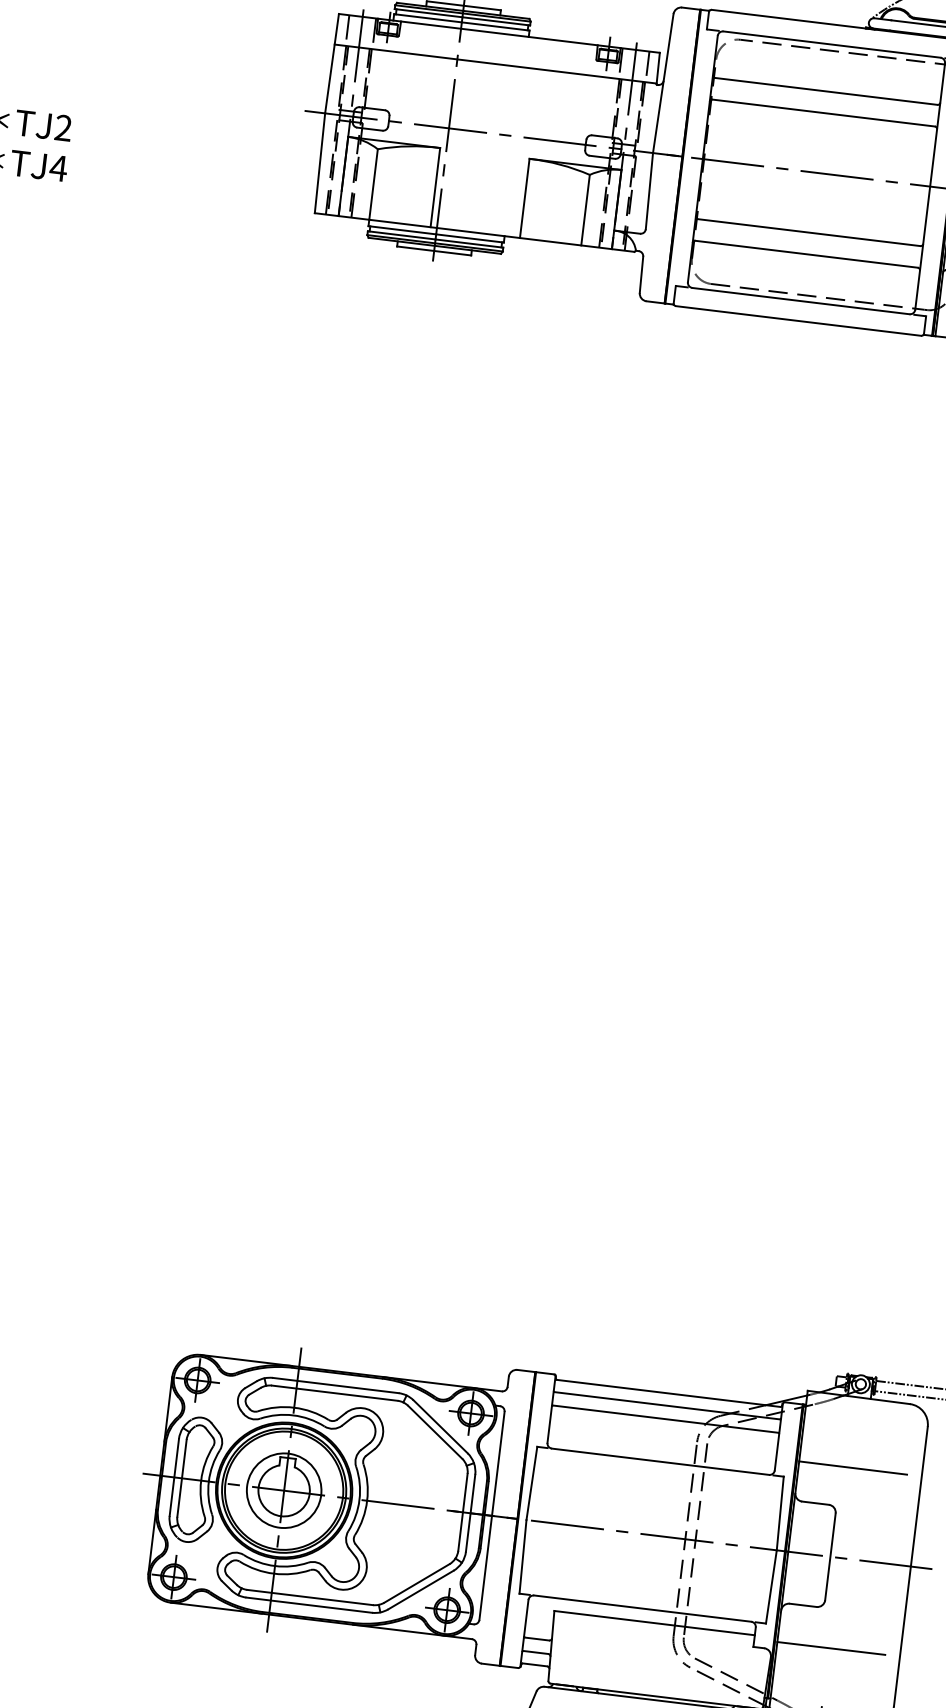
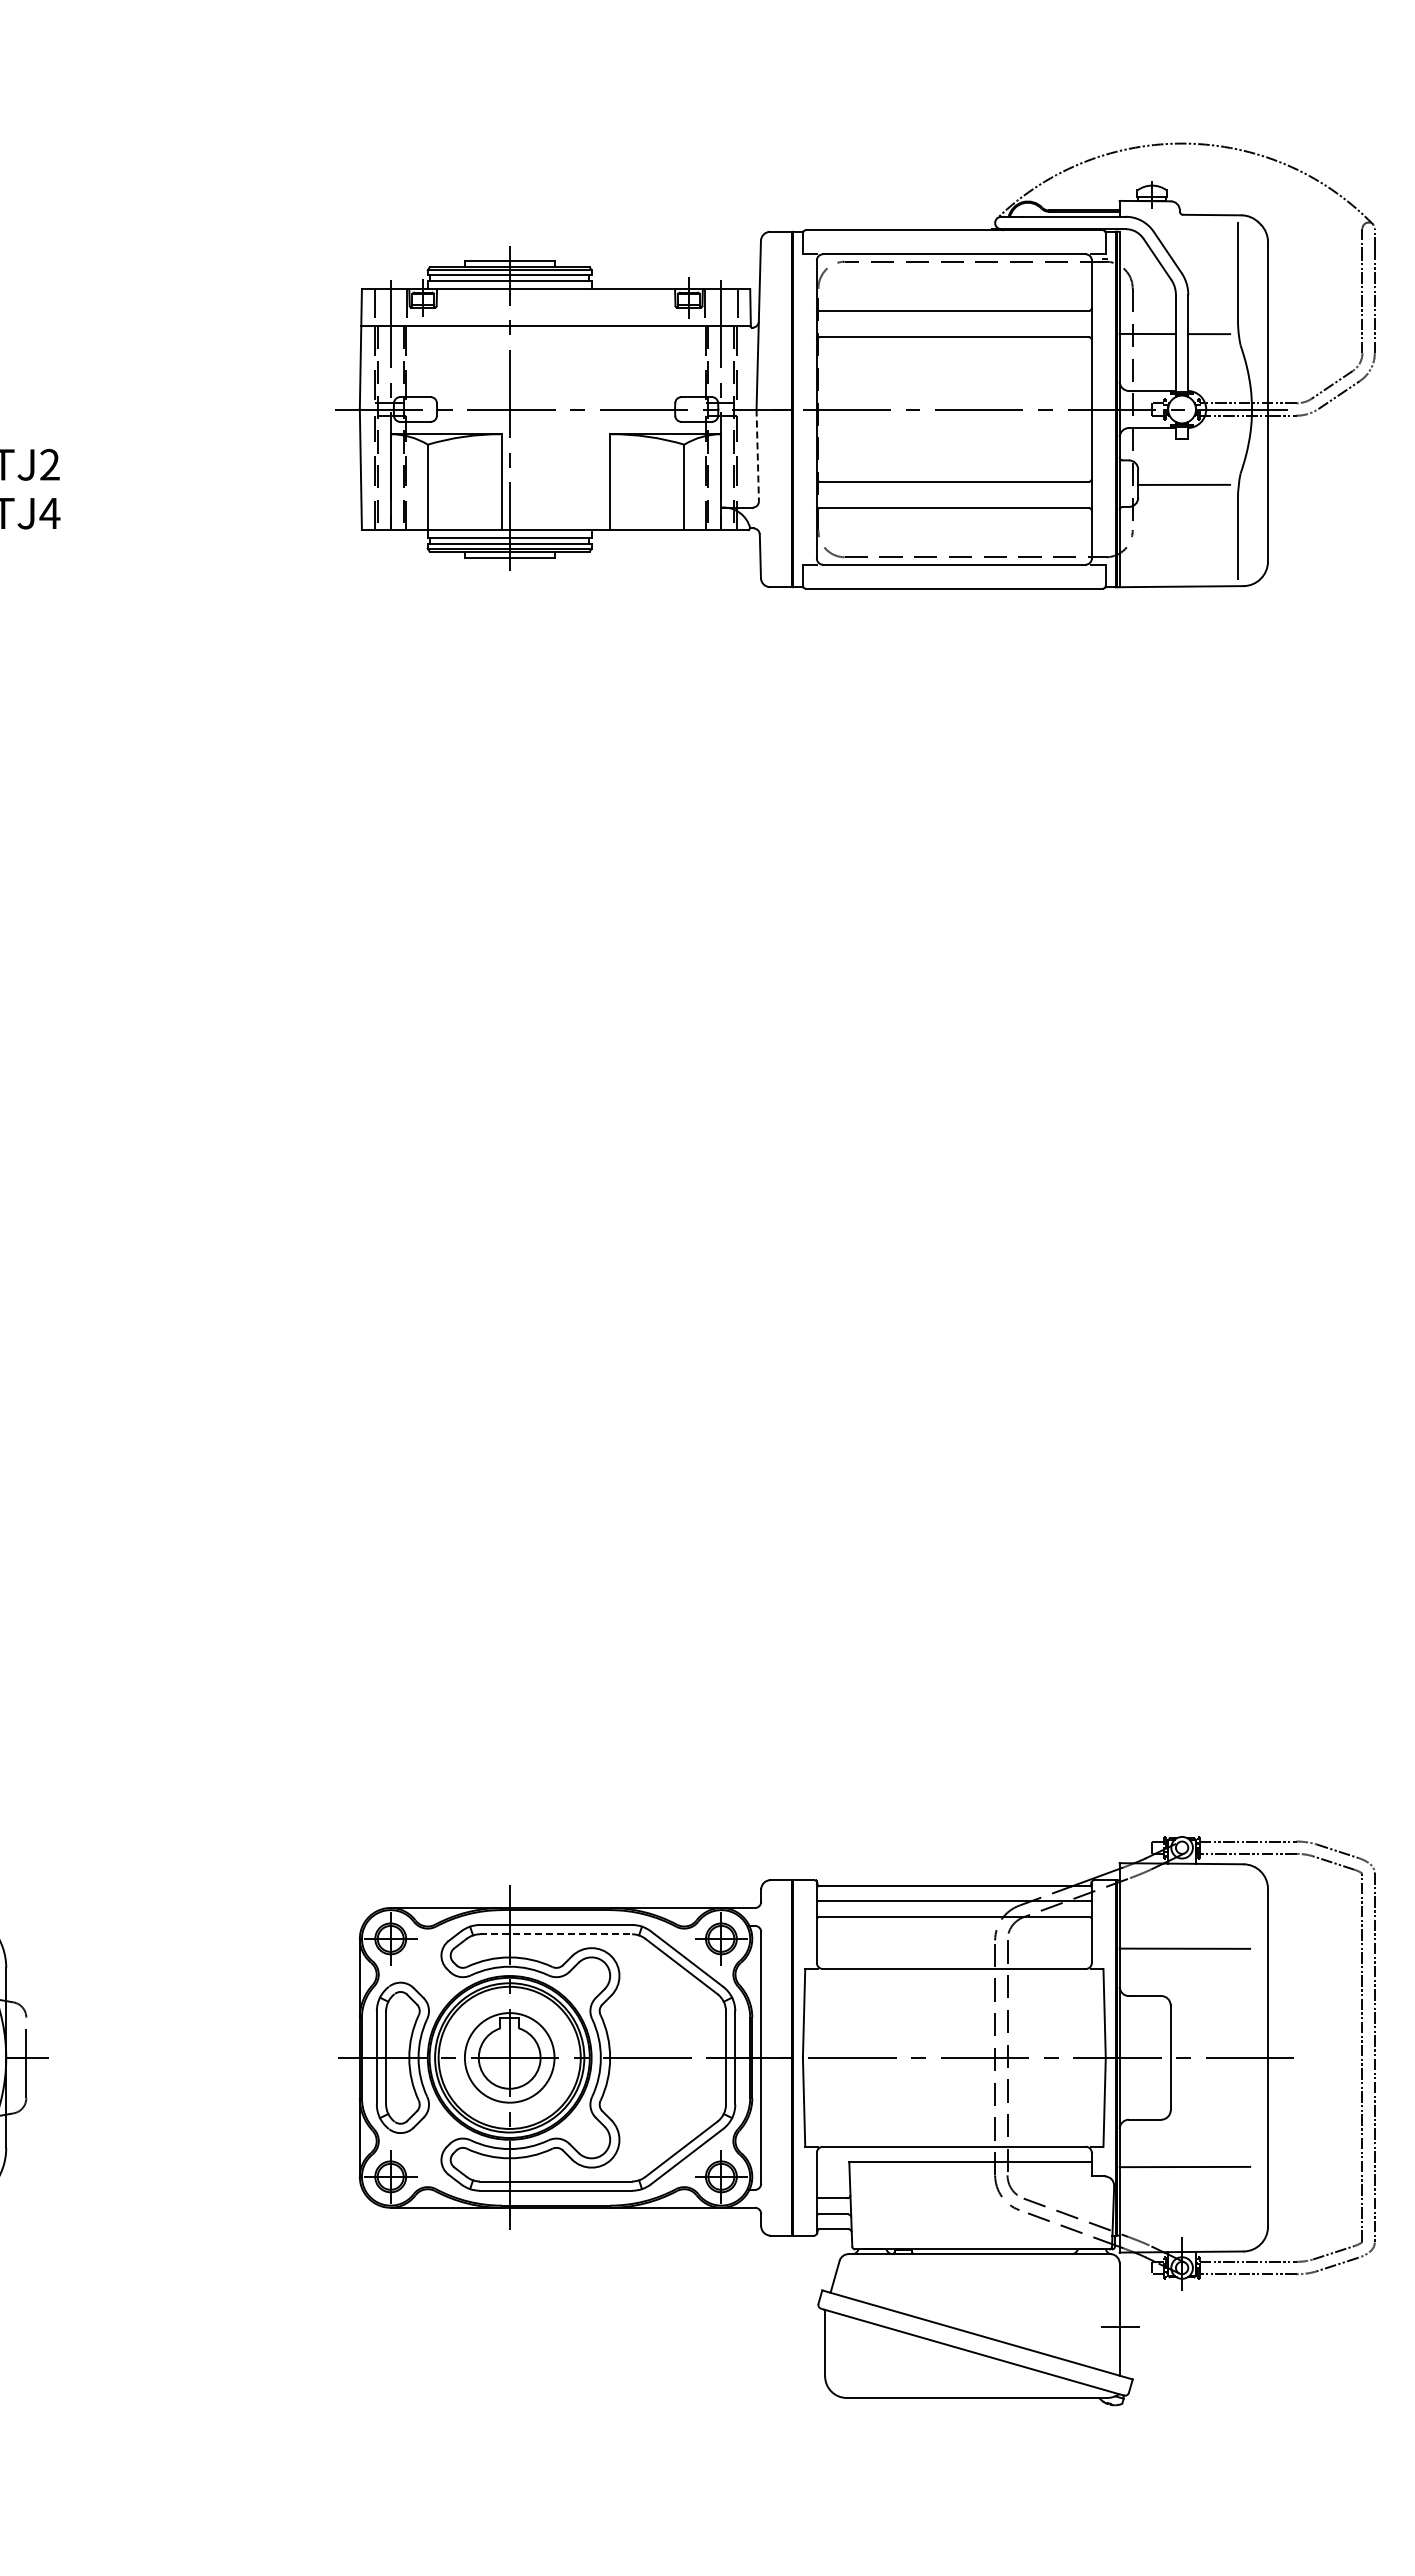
line: (649, 191) -> (757, 455), solid -> dashed
line: (335, 1393) -> (556, 1934), solid -> dashed

